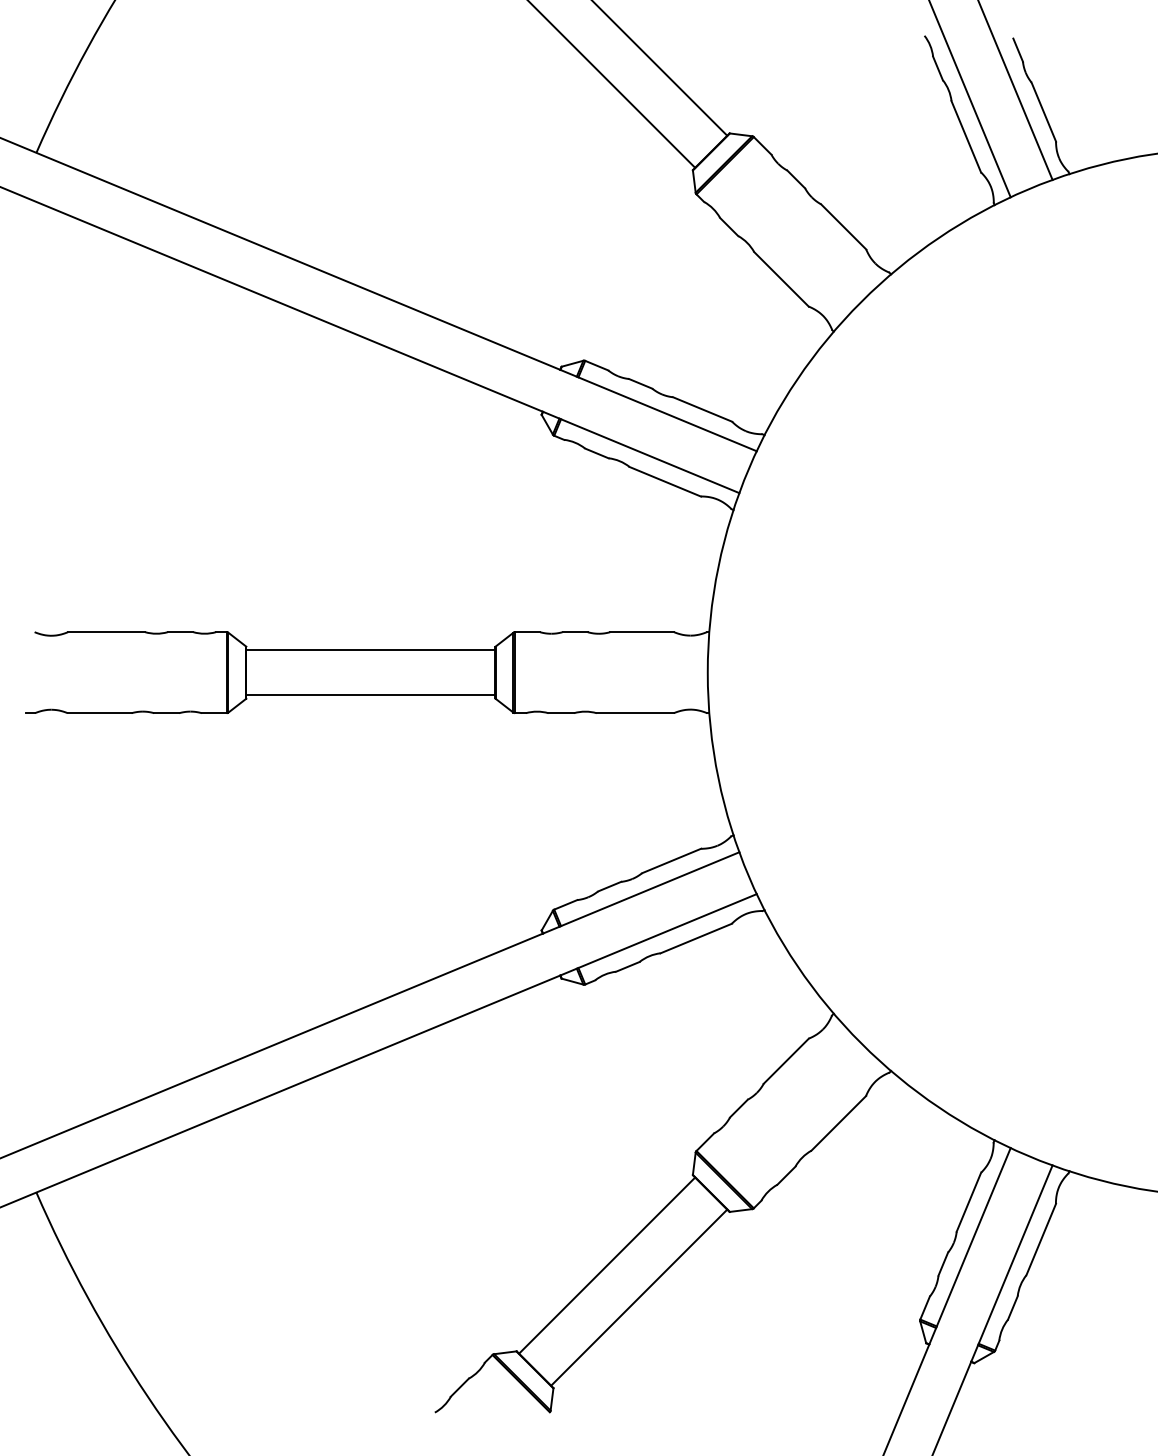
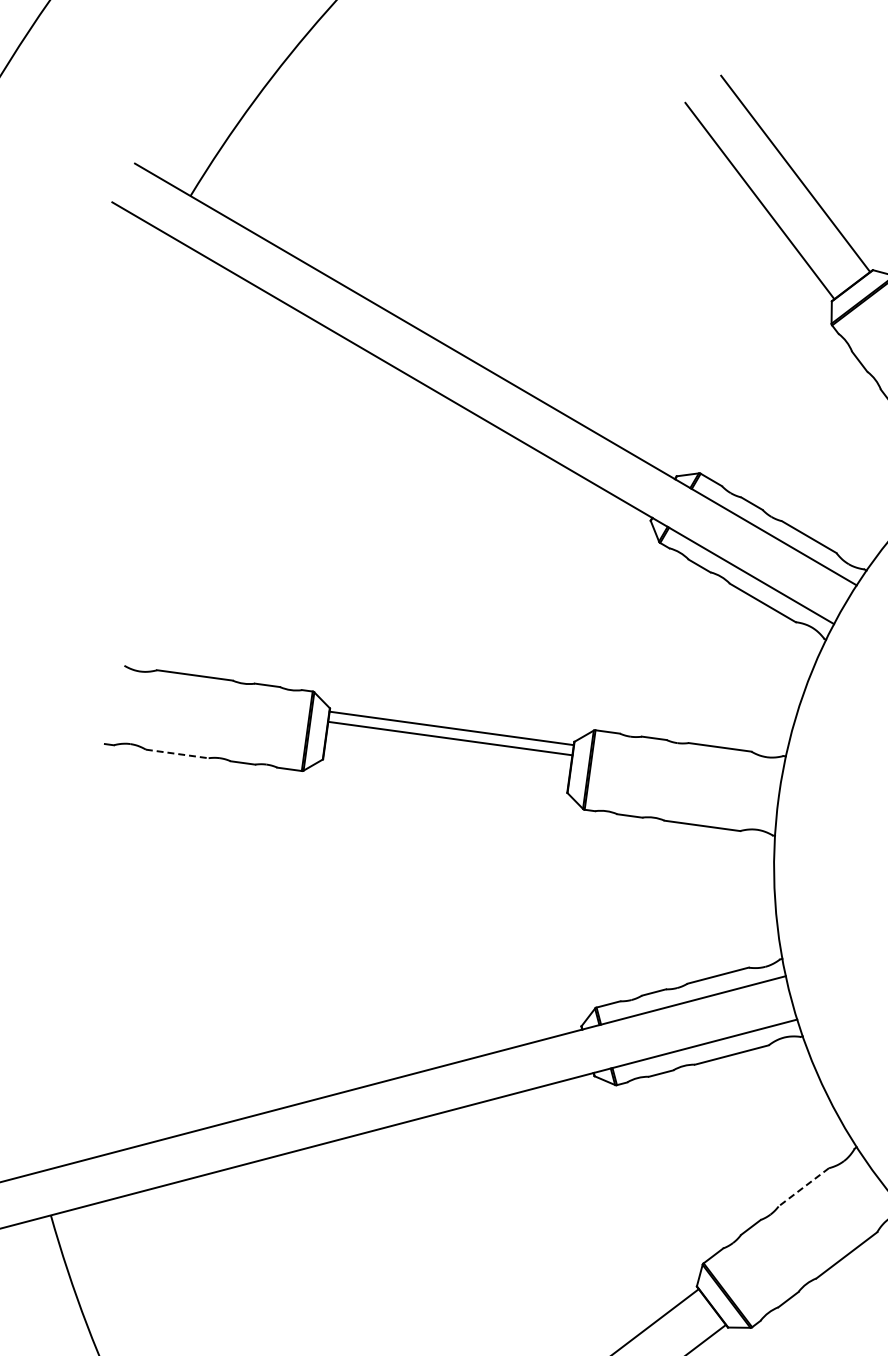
line: (370, 695) -> (449, 738), moved
line: (100, 713) -> (178, 754), solid -> dashed
line: (785, 1061) -> (802, 1187), solid -> dashed

